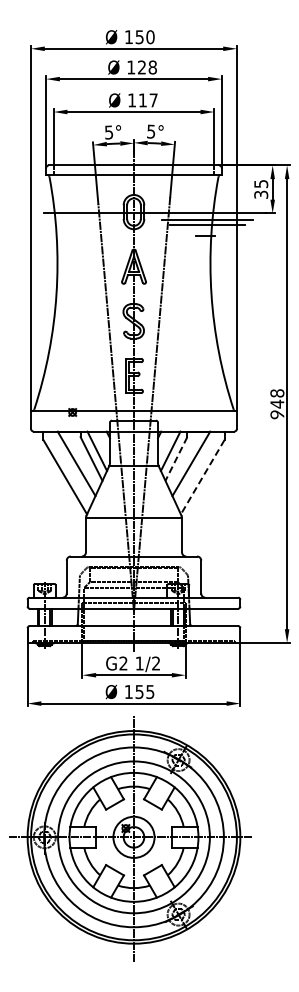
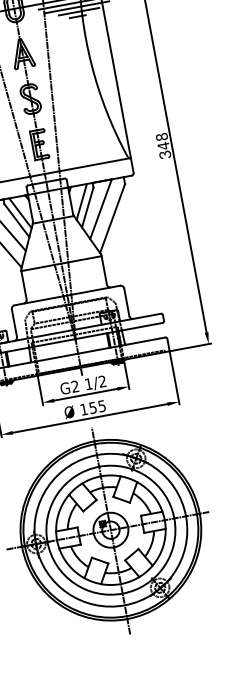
line: (208, 230) -> (79, 11), added
text: (277, 414) -> (165, 154), 9 -> 3
line: (176, 459) -> (87, 207), dashed -> solid
line: (202, 477) -> (112, 218), dashed -> solid

